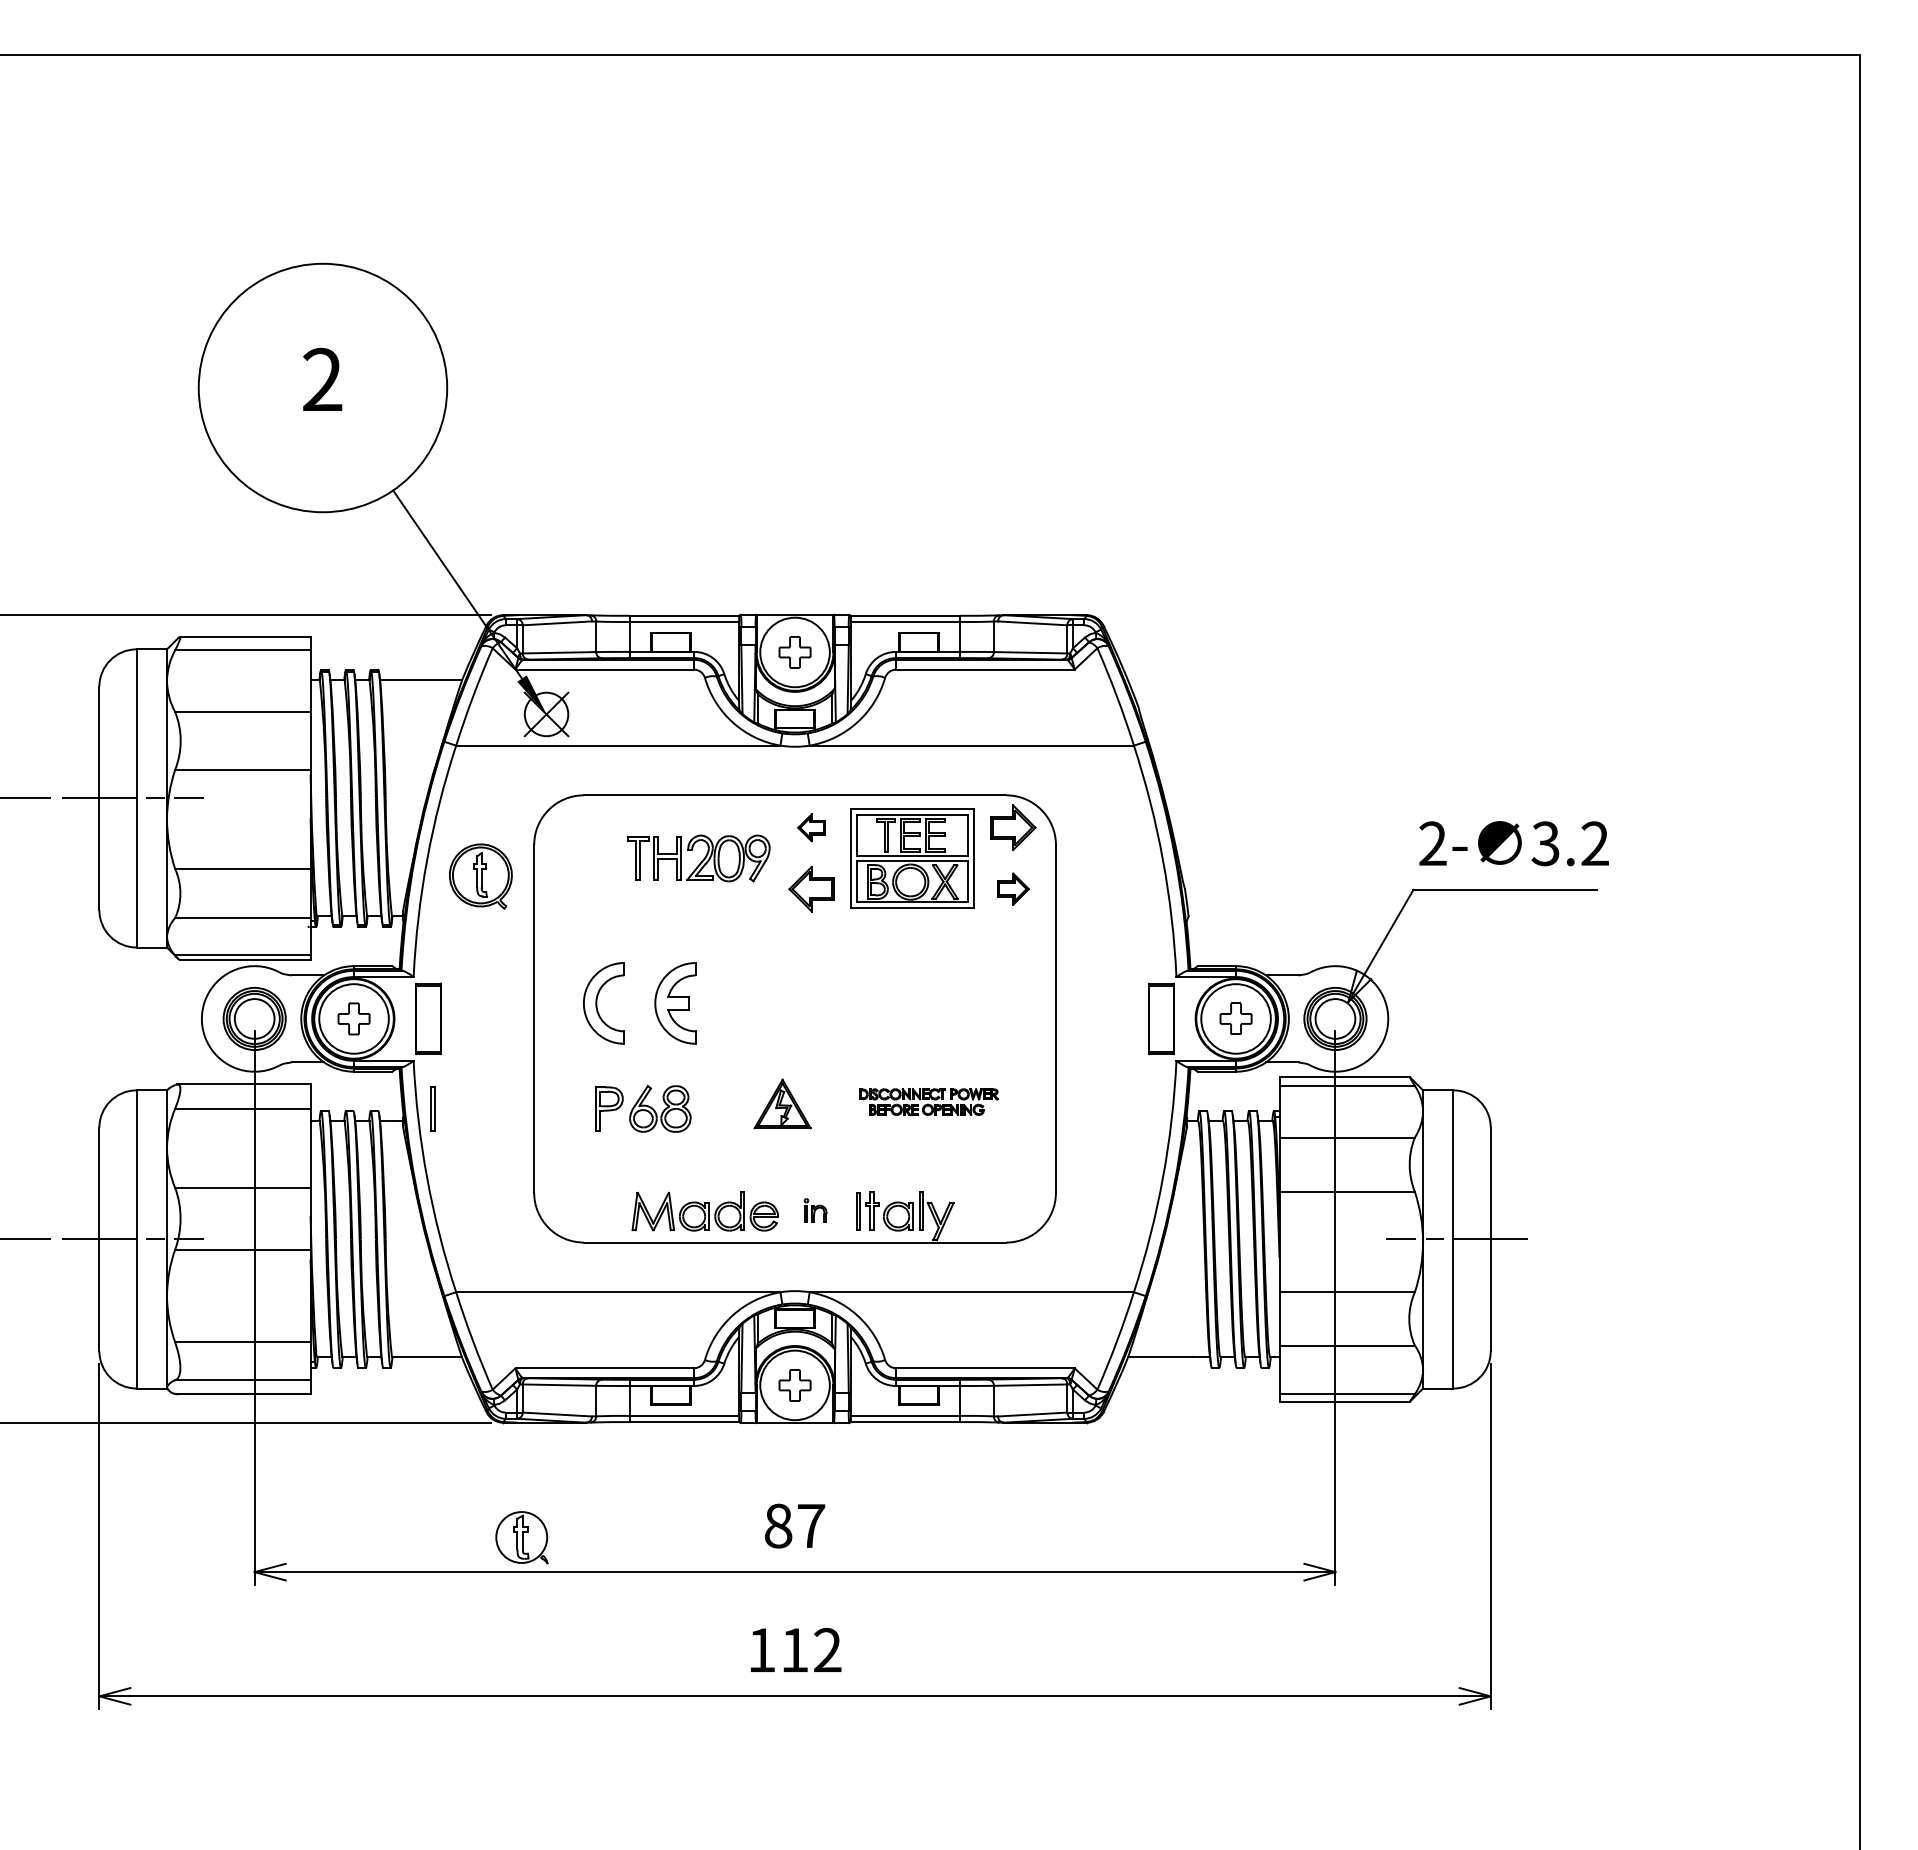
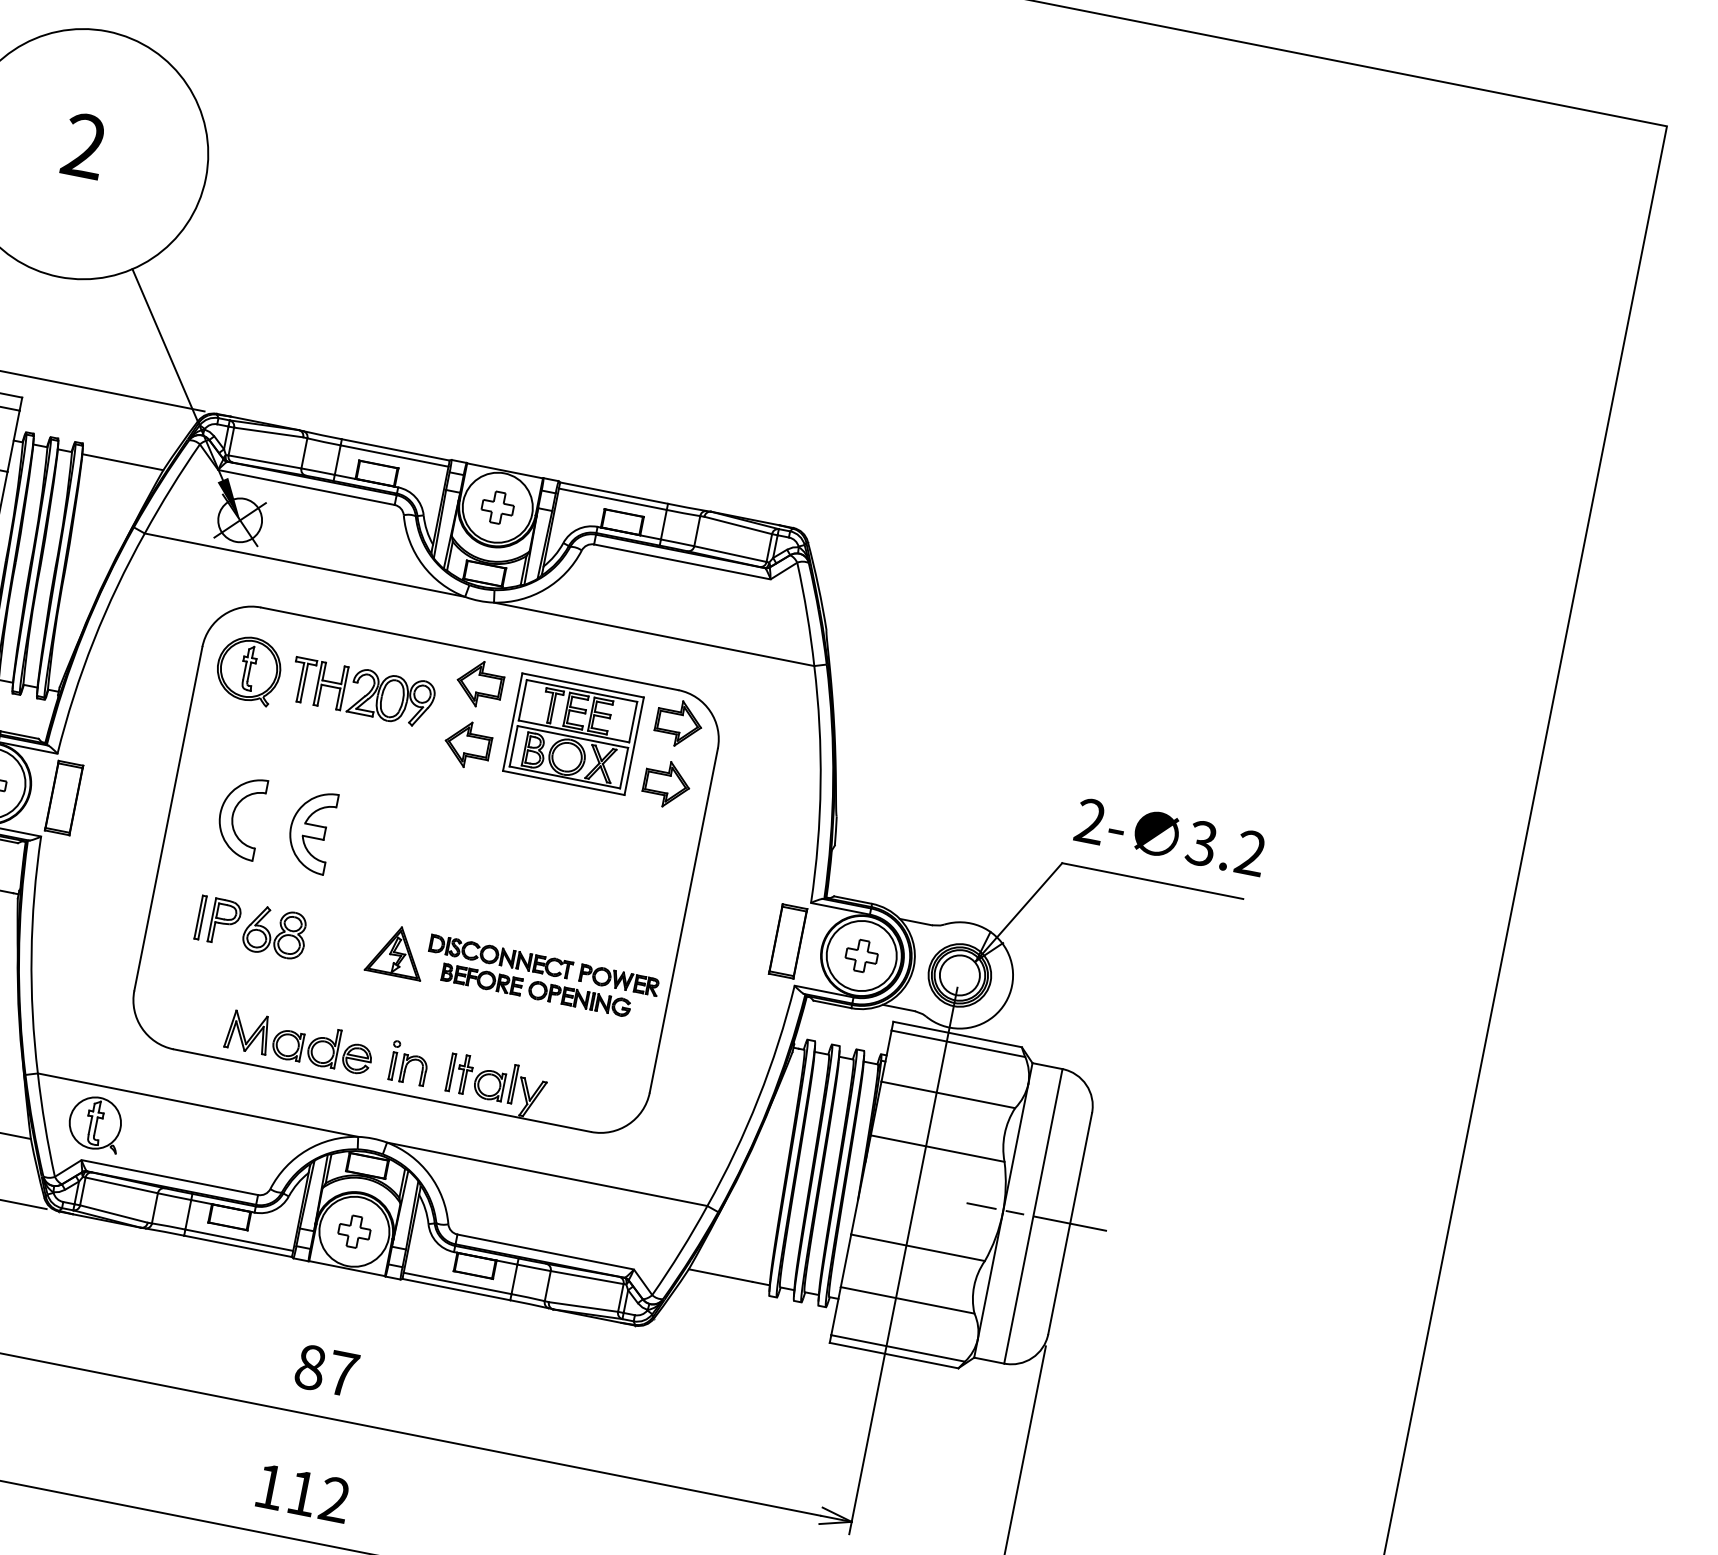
part: (811, 827) -> (479, 683), size x1.67
part: (480, 876) -> (248, 669), moved
part: (1013, 888) -> (667, 783), size x1.43
part: (928, 1101) -> (541, 977), size x1.67
part: (432, 1108) -> (200, 917), moved
part: (815, 1210) -> (408, 1062), size x1.67
part: (521, 1537) -> (95, 1123), moved

